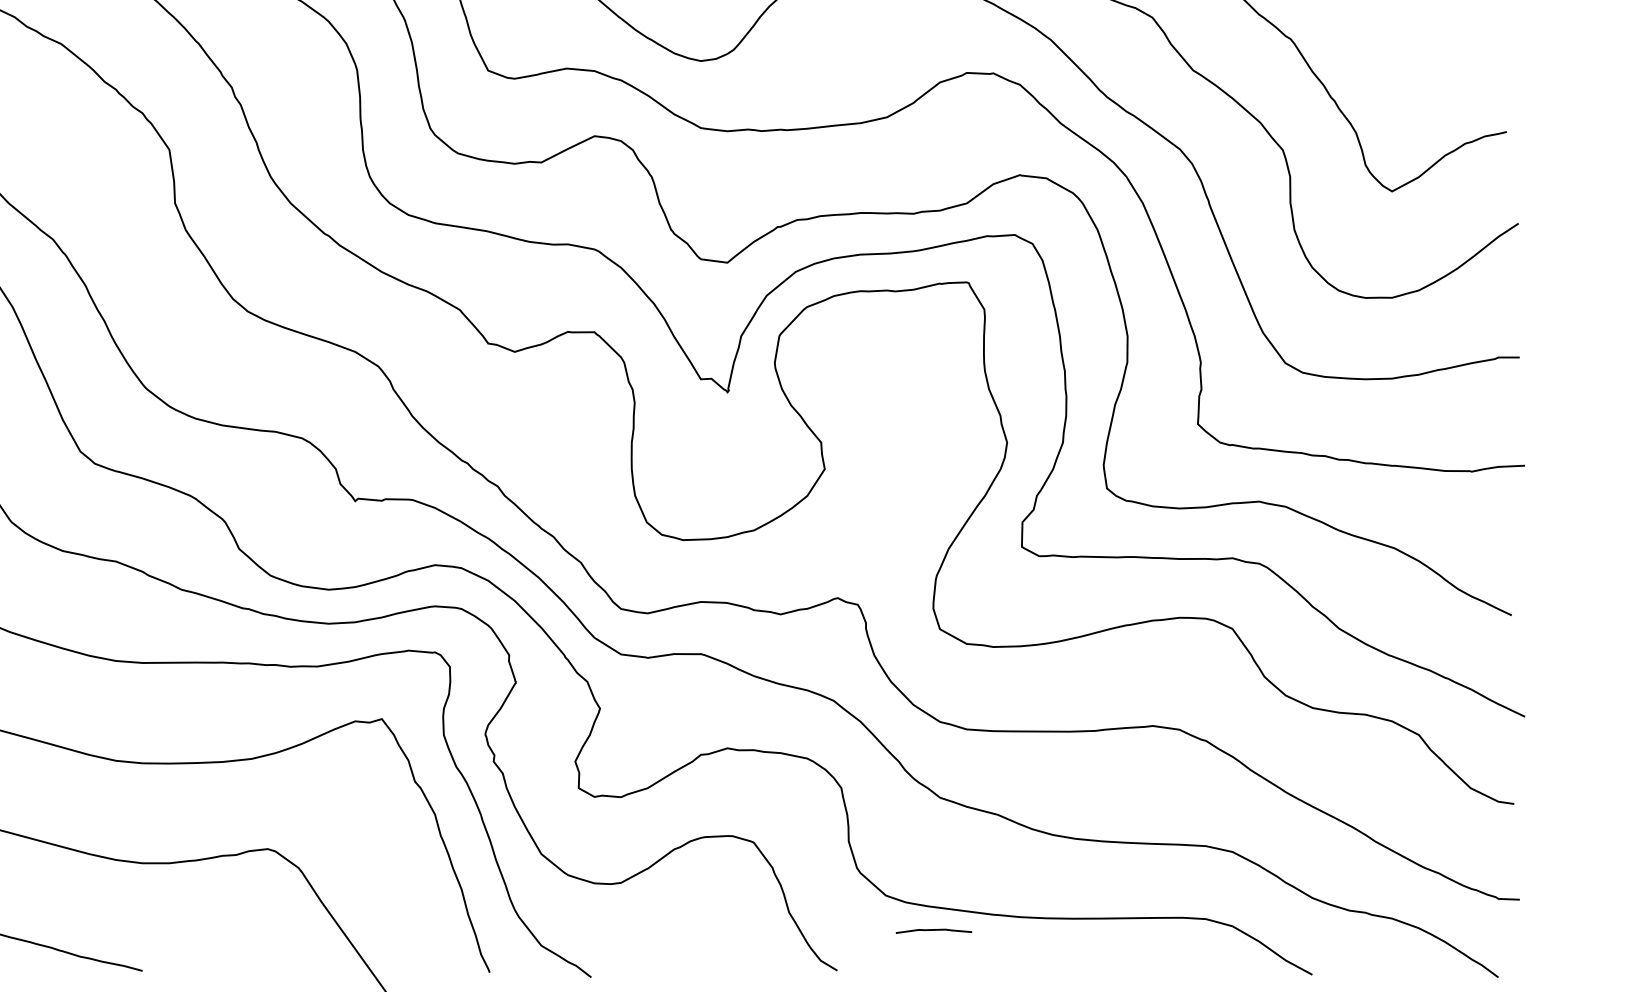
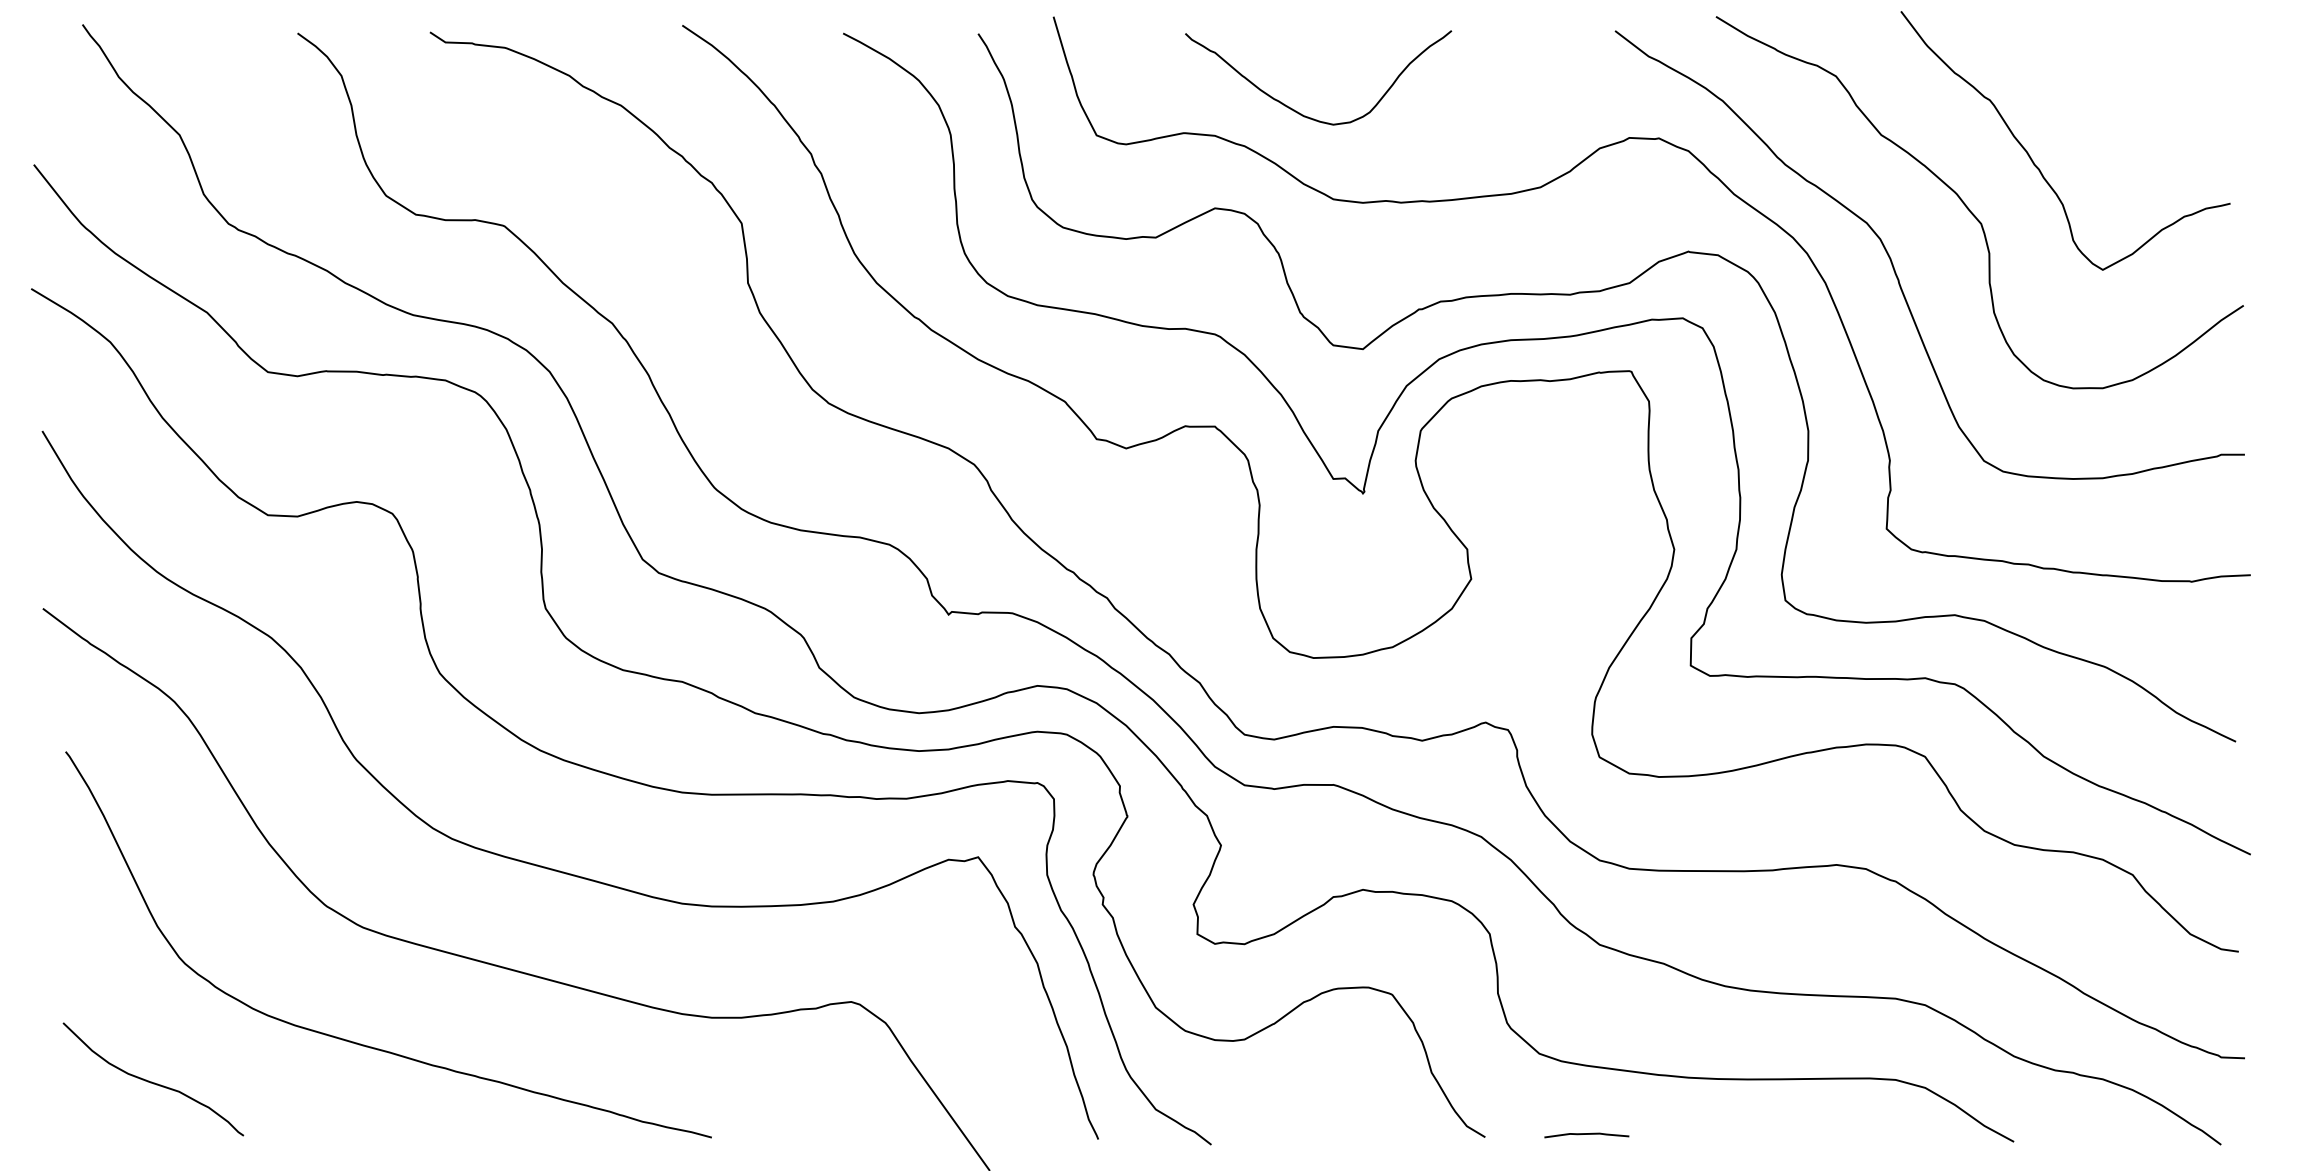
curve: (933, 930) -> (1586, 1134), moved

